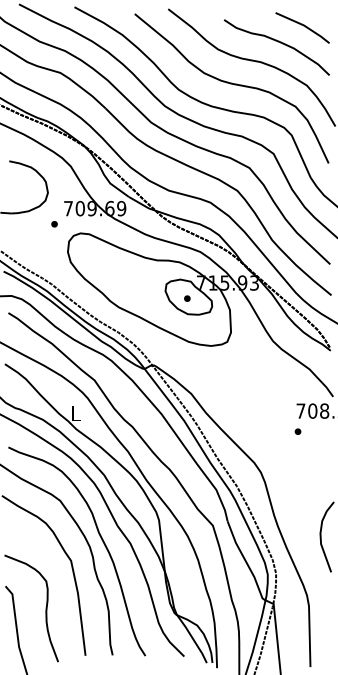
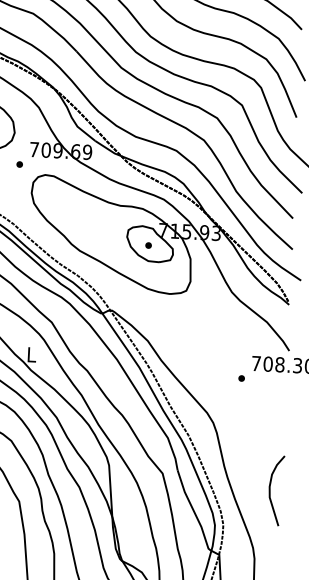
part: (297, 431) -> (241, 378), moved

